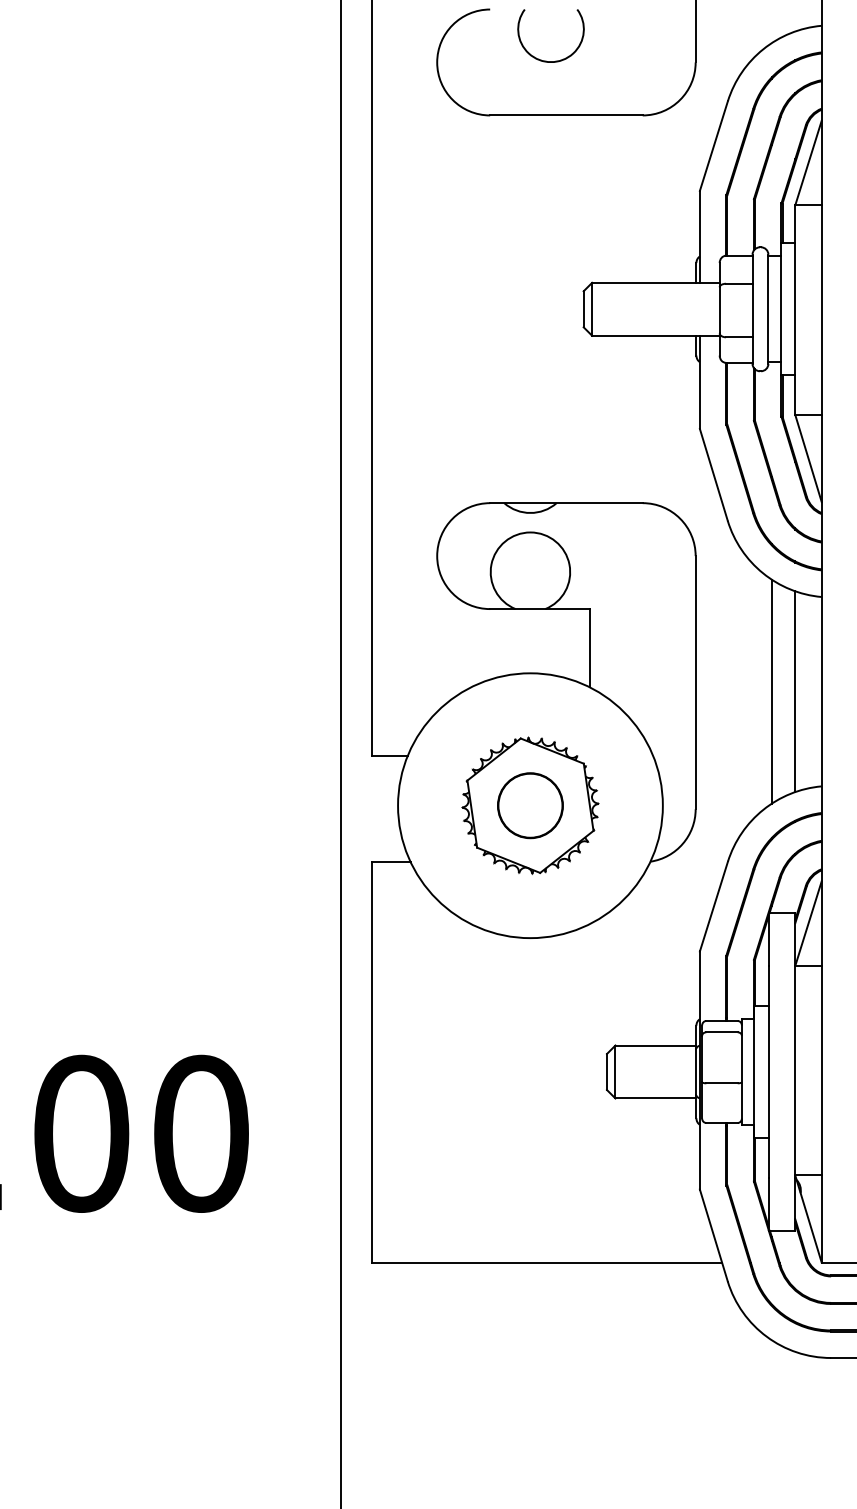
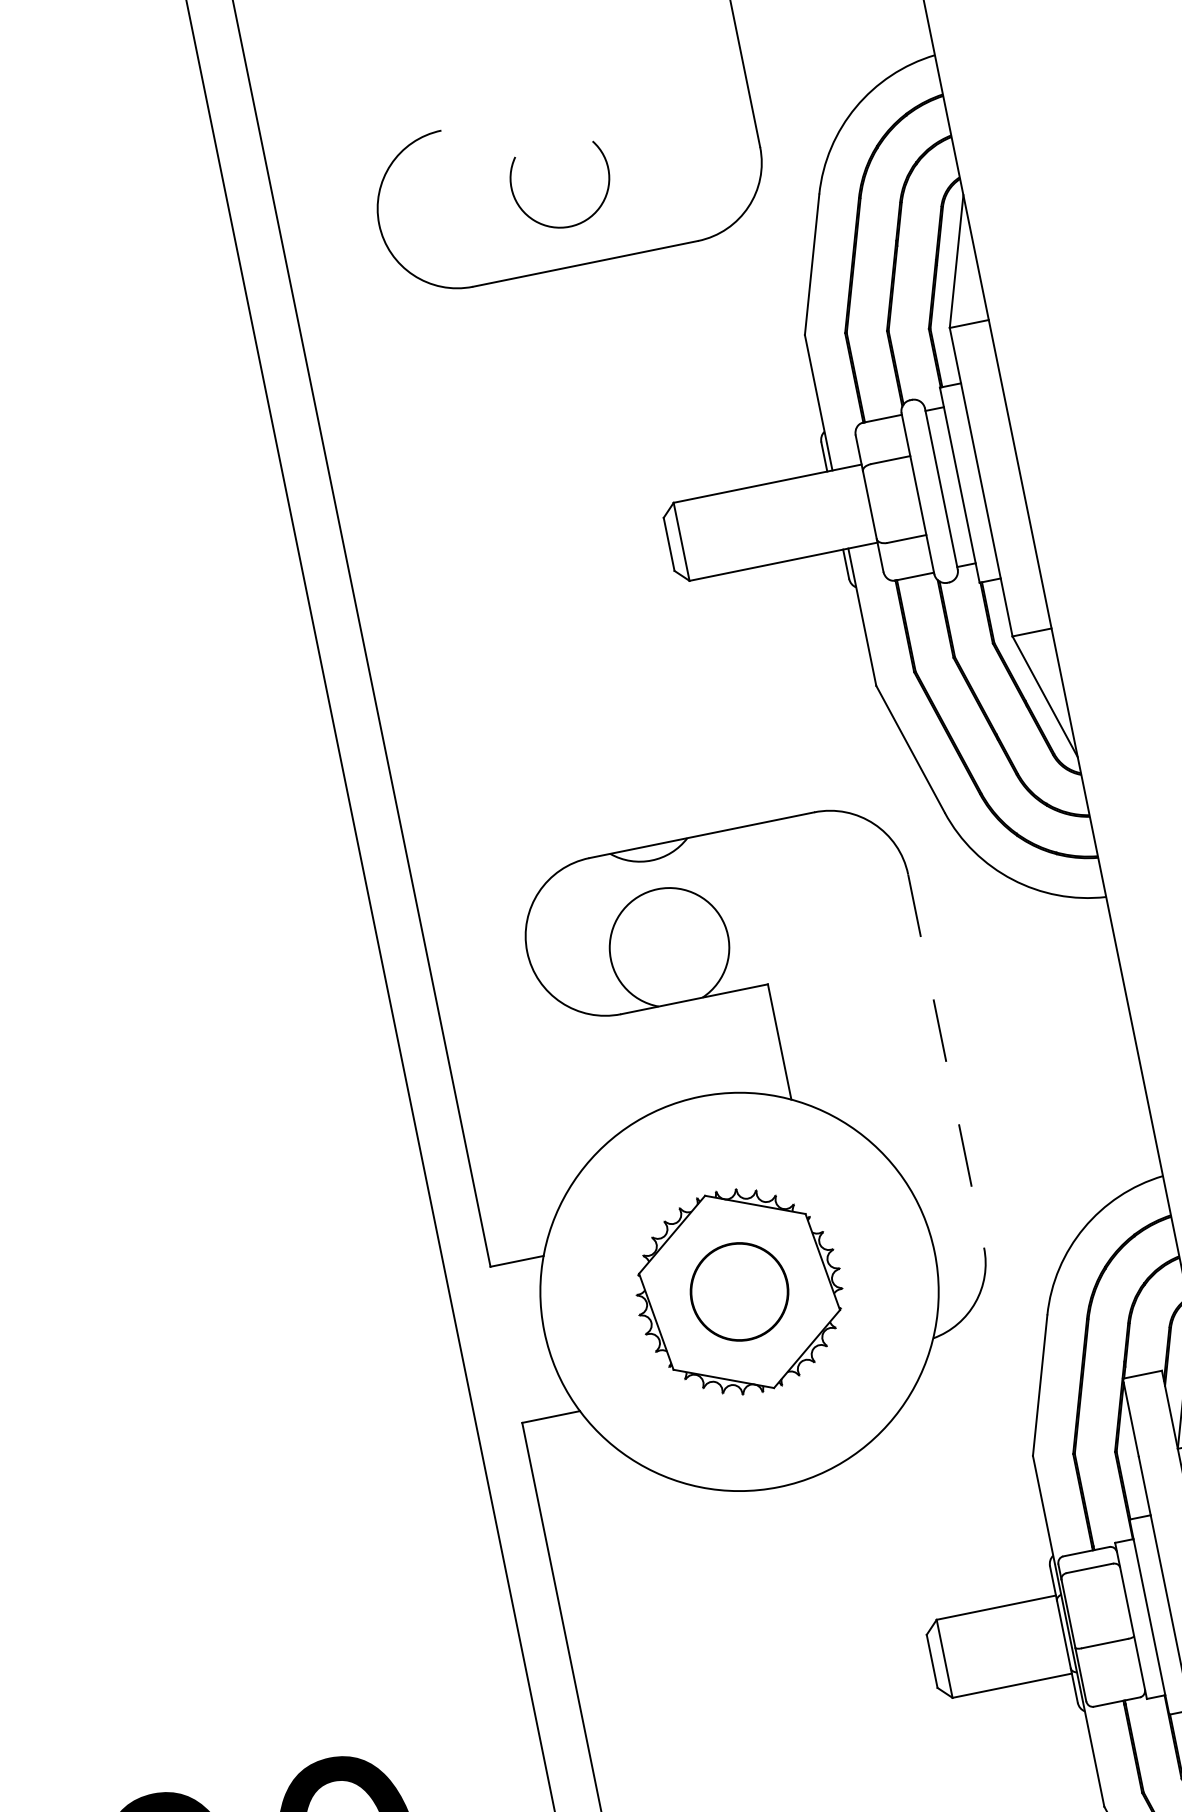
arc: (546, 60) -> (562, 225), moved
line: (695, 682) -> (945, 1060), solid -> dashed
line: (771, 691) -> (1060, 1051), removed
line: (795, 691) -> (1095, 1044), removed

